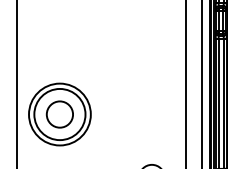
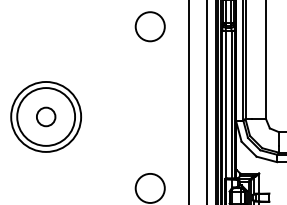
circle: (151, 34) -> (149, 26), added
circle: (59, 114) -> (45, 116), size x0.62

